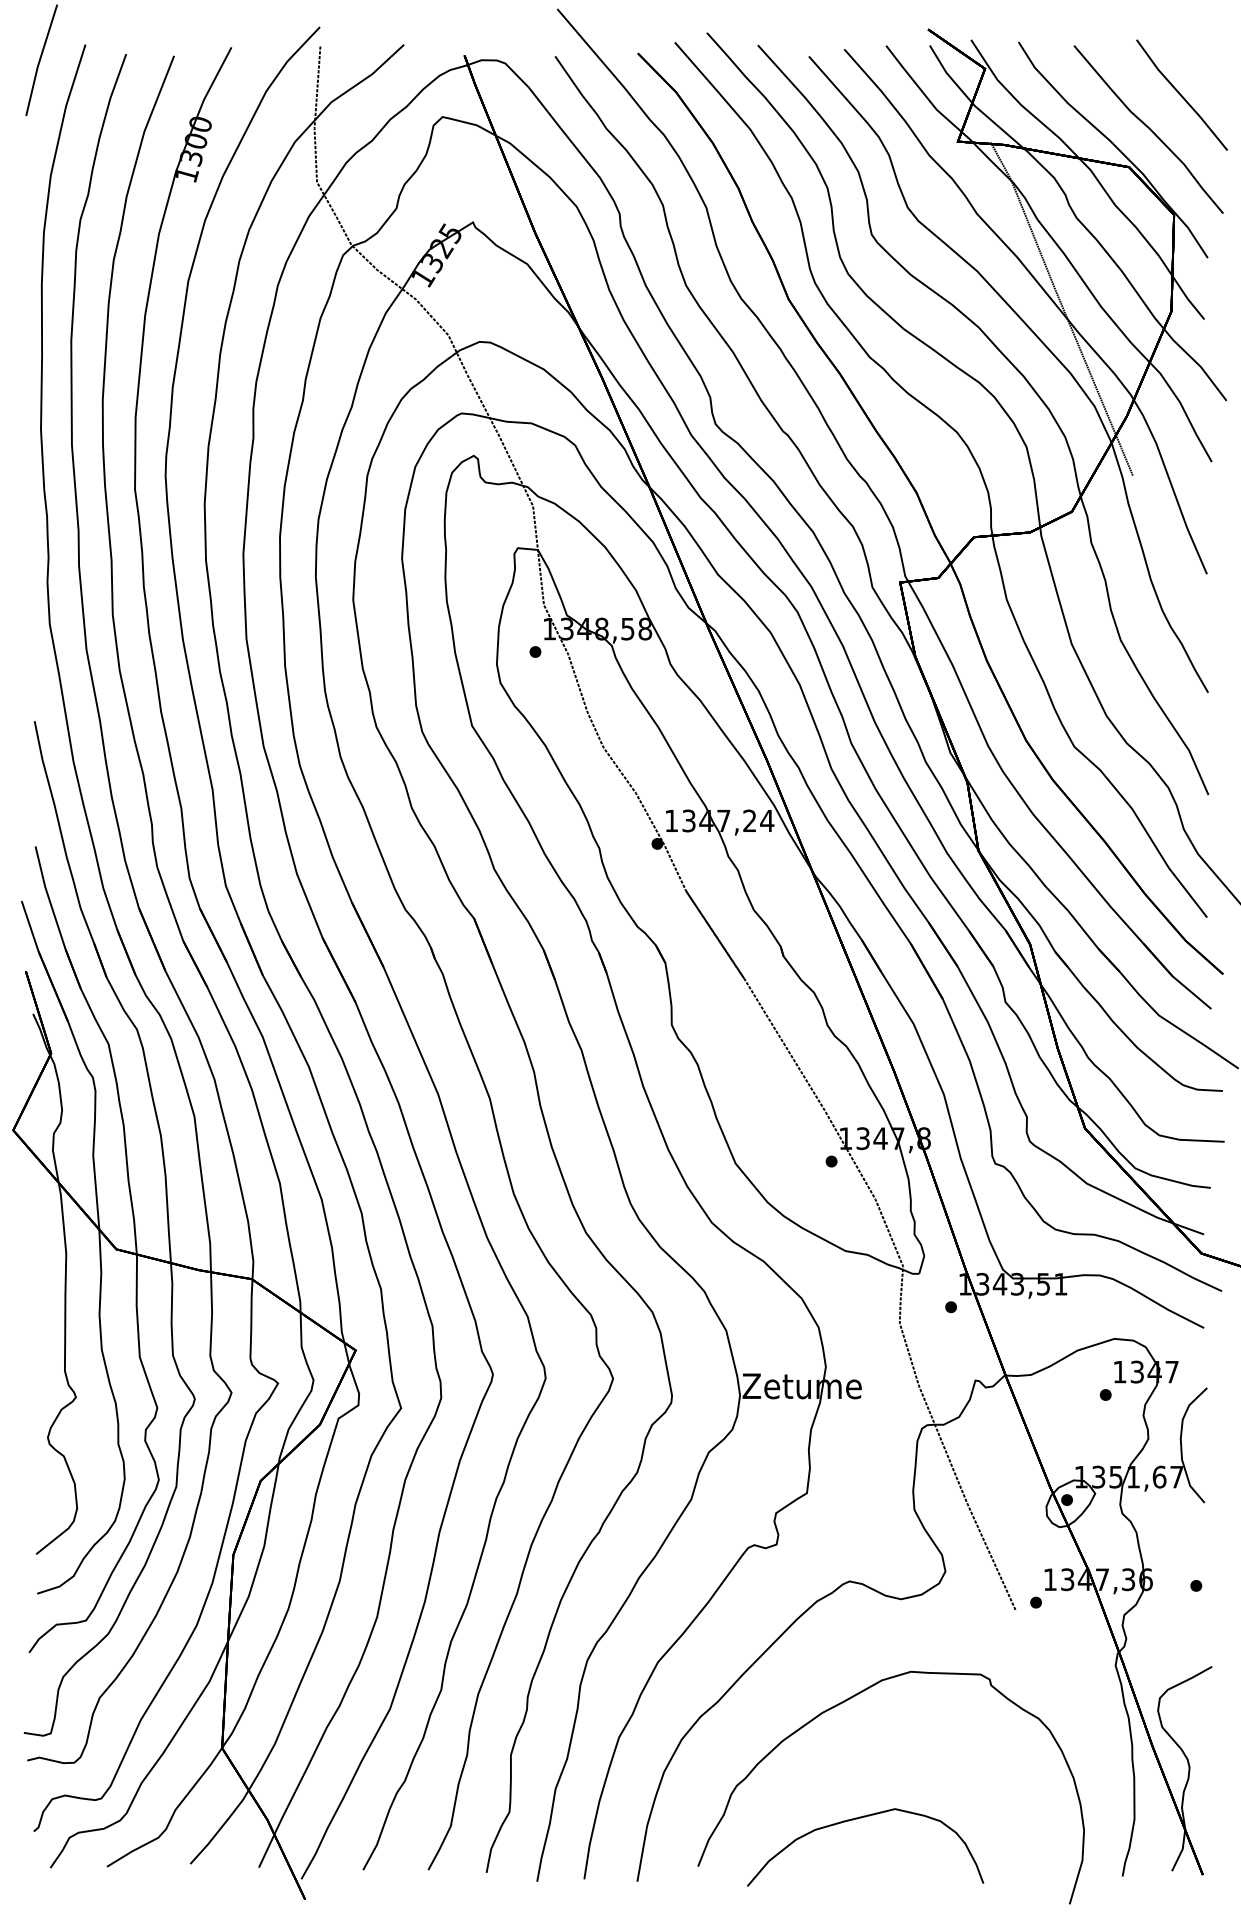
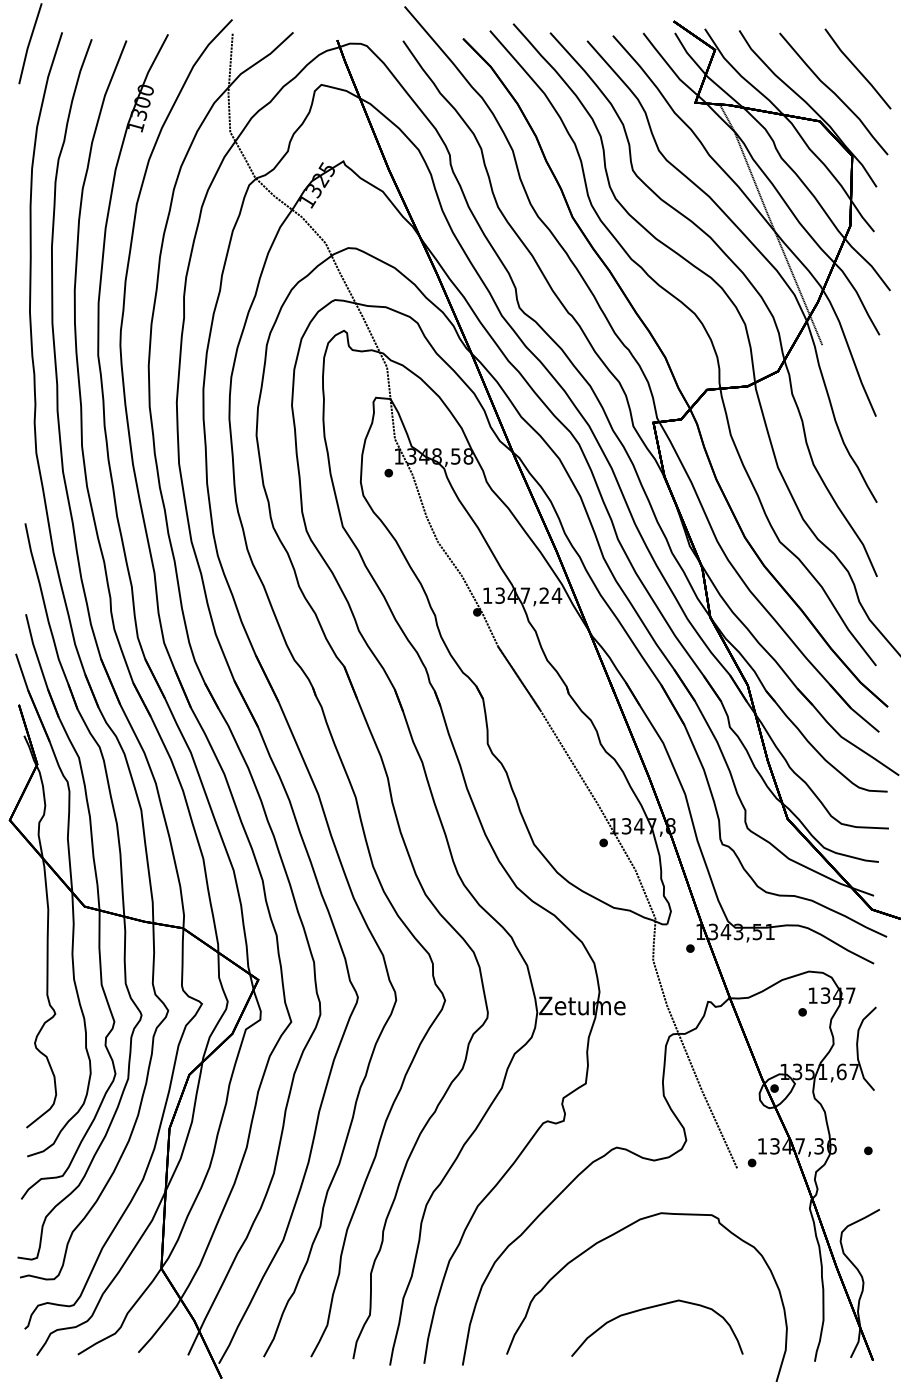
curve: (857, 1819) -> (651, 1308), moved

